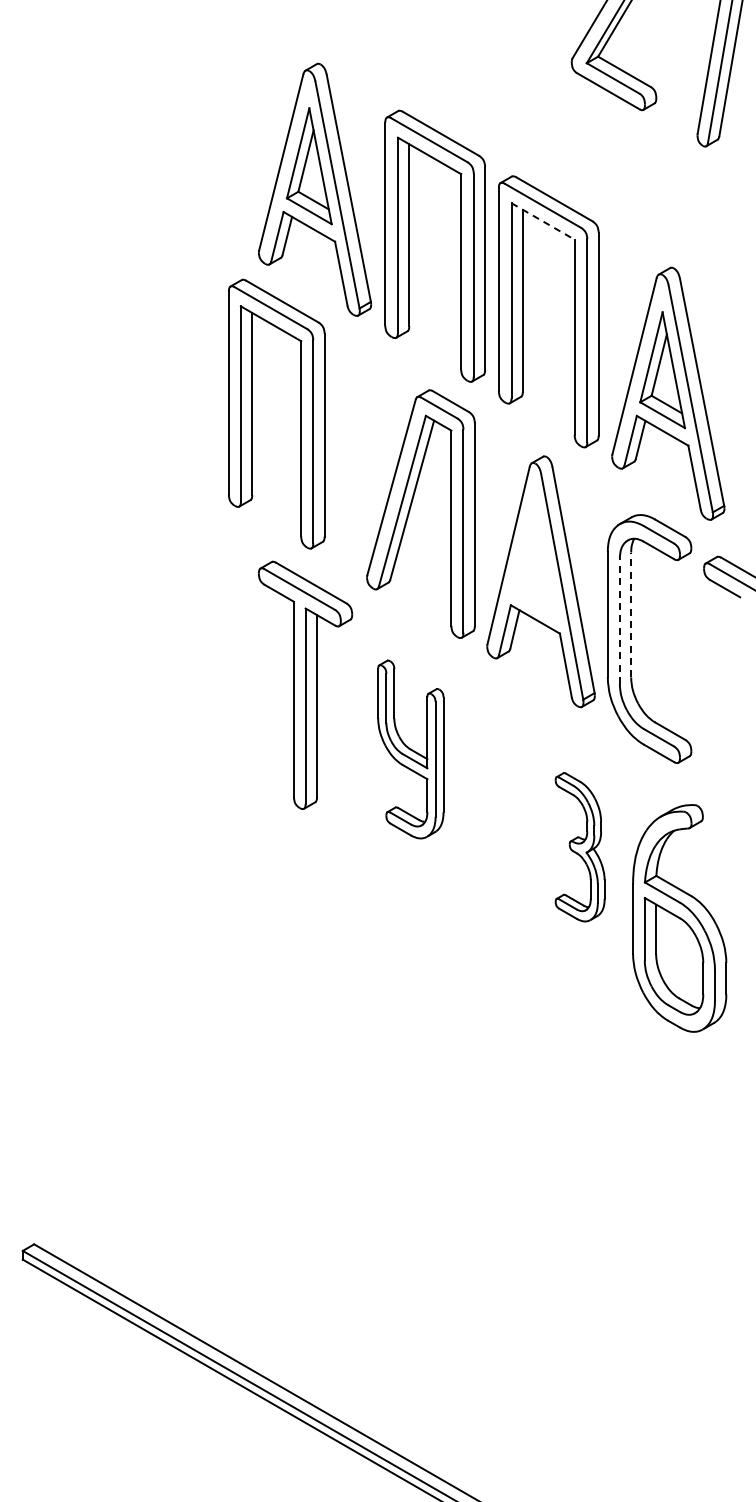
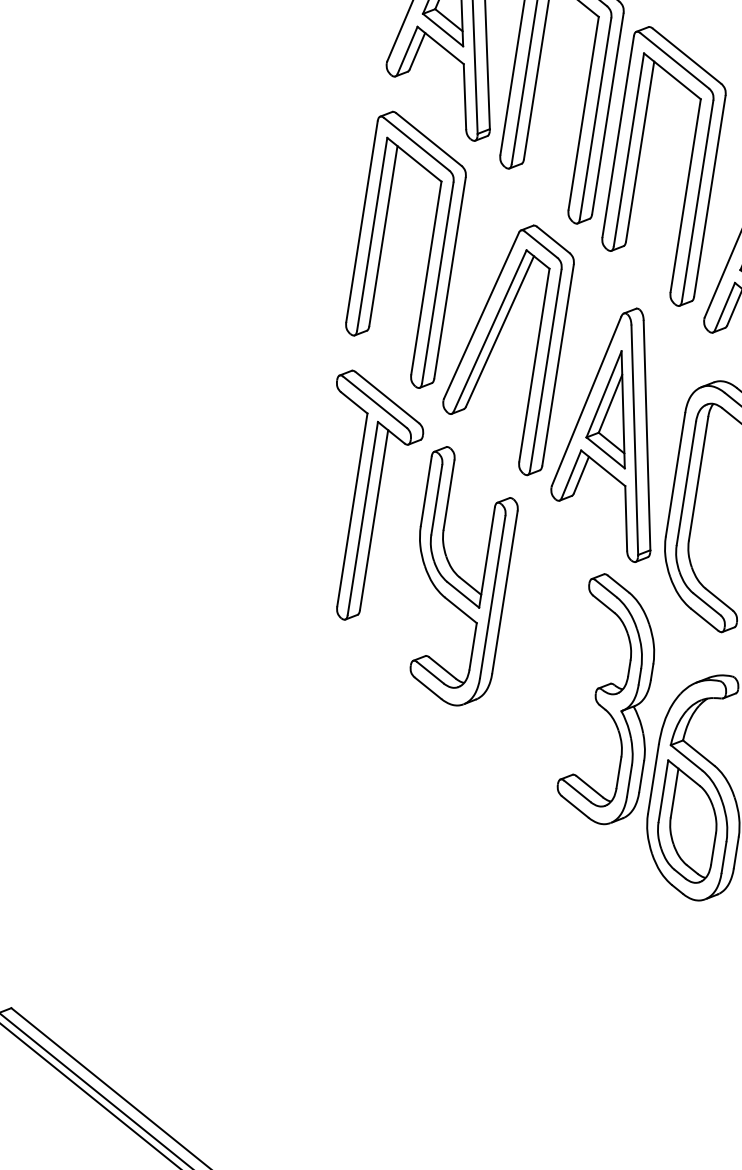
line: (543, 221) -> (672, 76), dashed -> solid
part: (252, 413) -> (382, 245), moved
part: (535, 558) -> (612, 408), added
line: (631, 614) -> (698, 478), dashed -> solid
line: (619, 621) -> (686, 483), dashed -> solid
part: (410, 749) -> (459, 577), size x1.43
part: (579, 846) -> (611, 699), size x1.67

